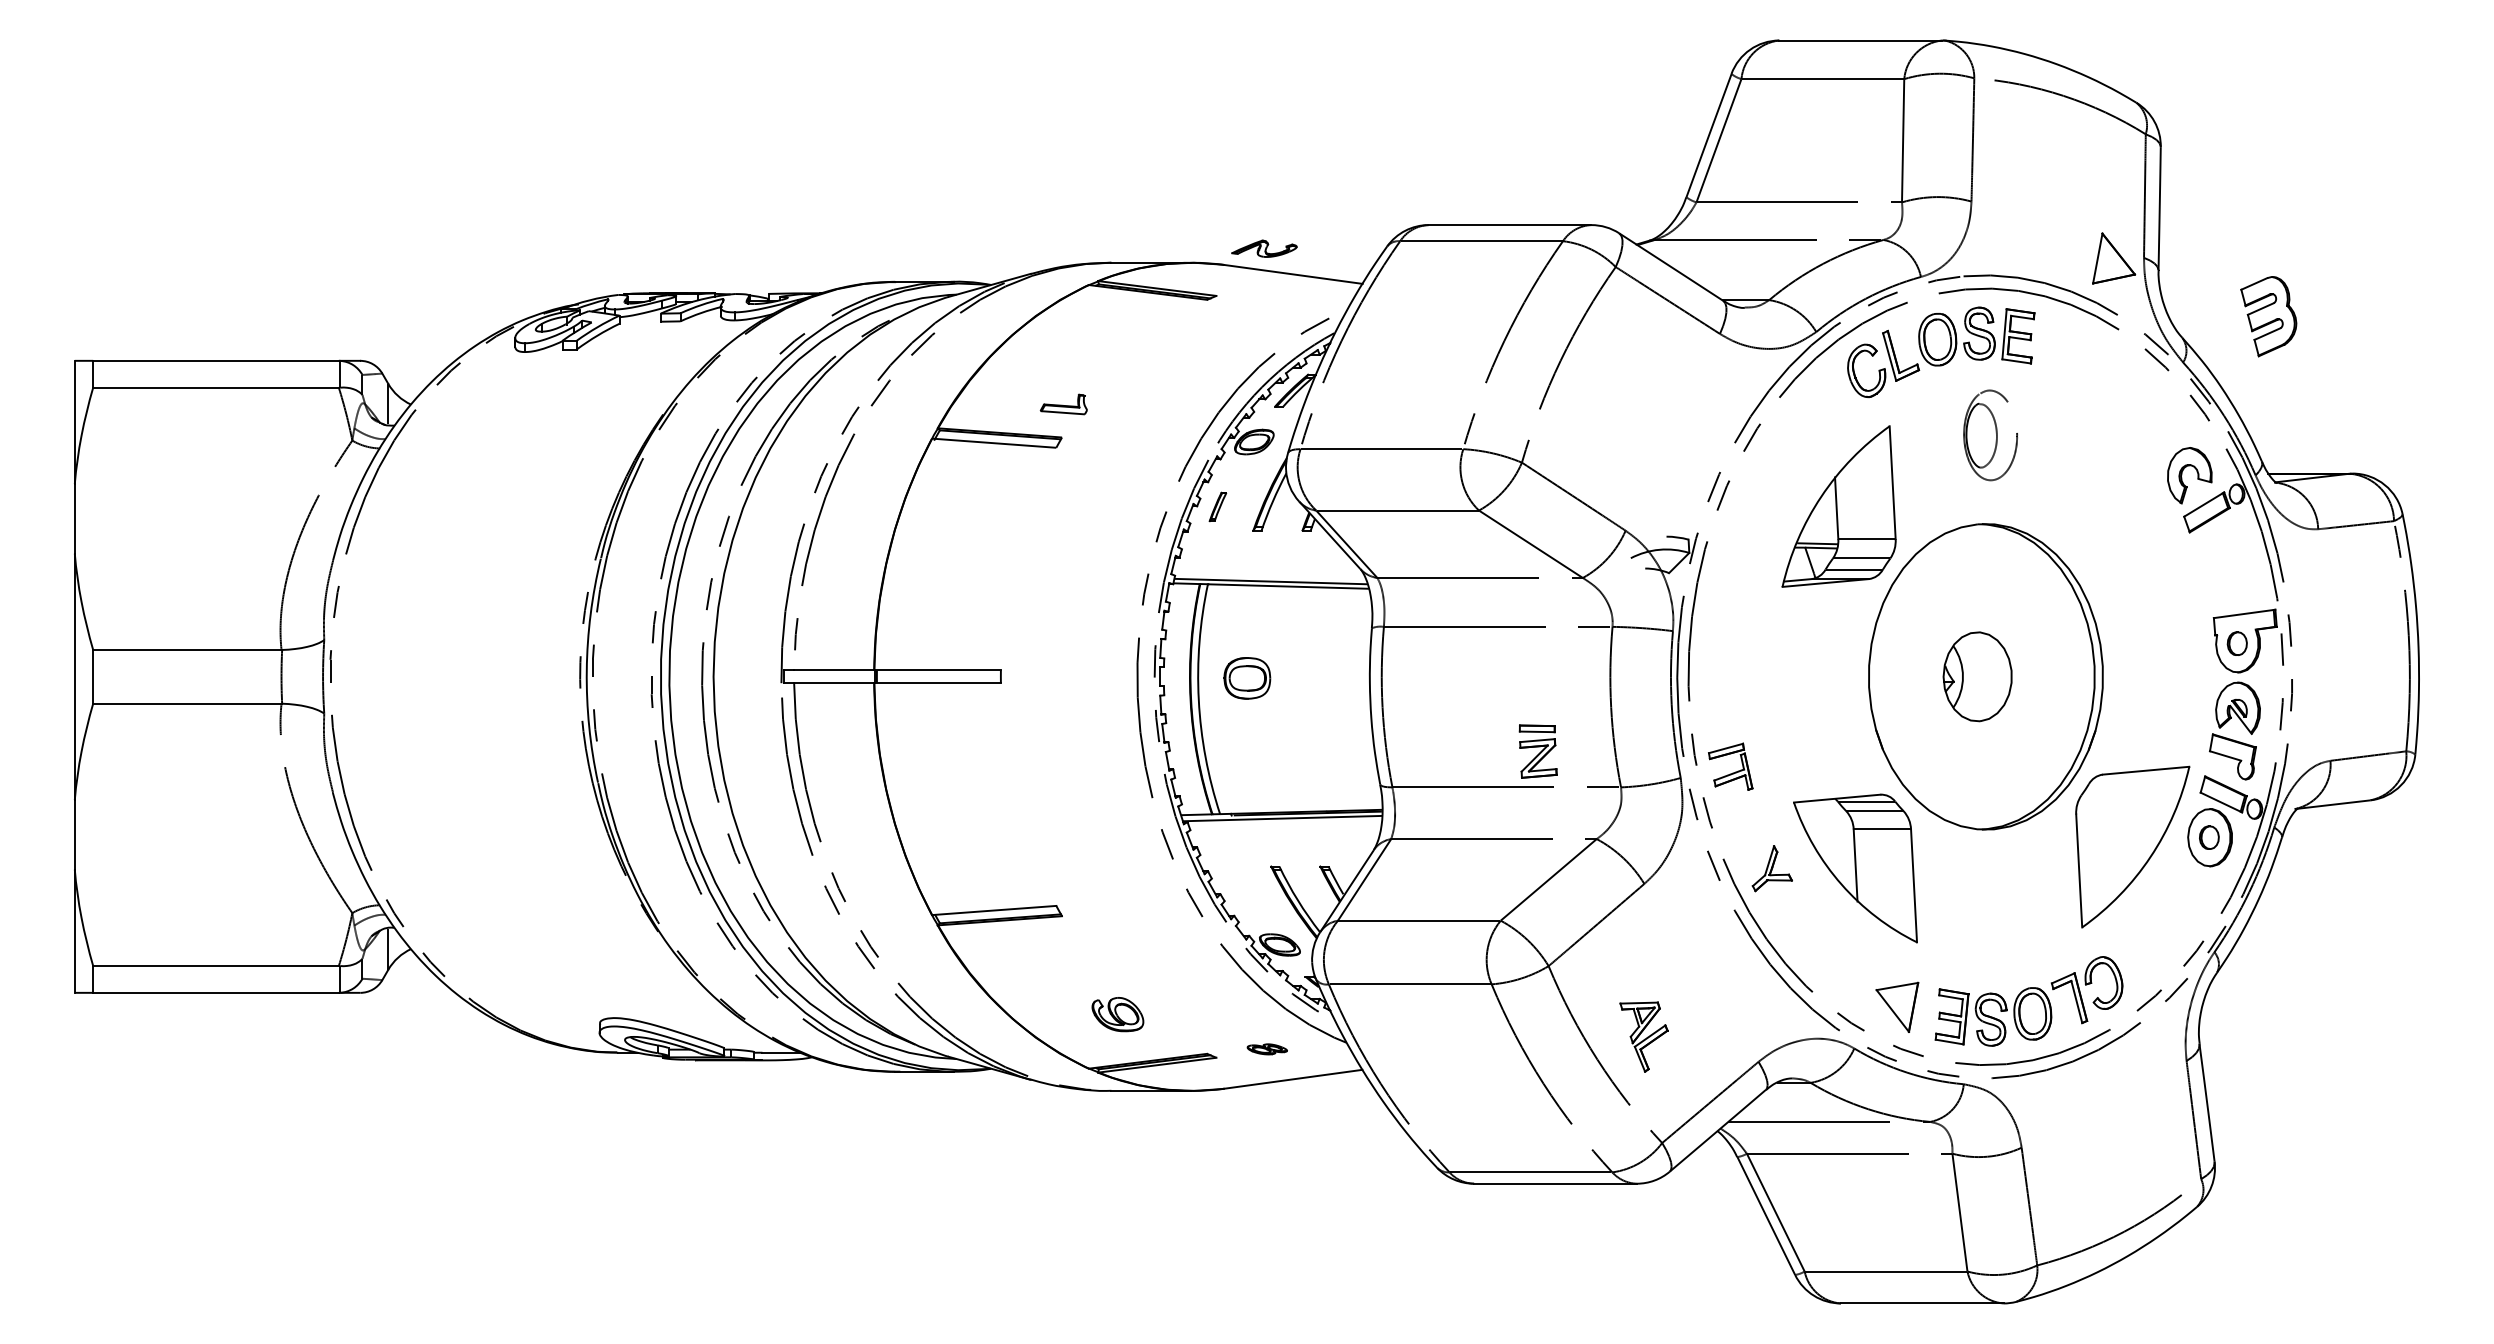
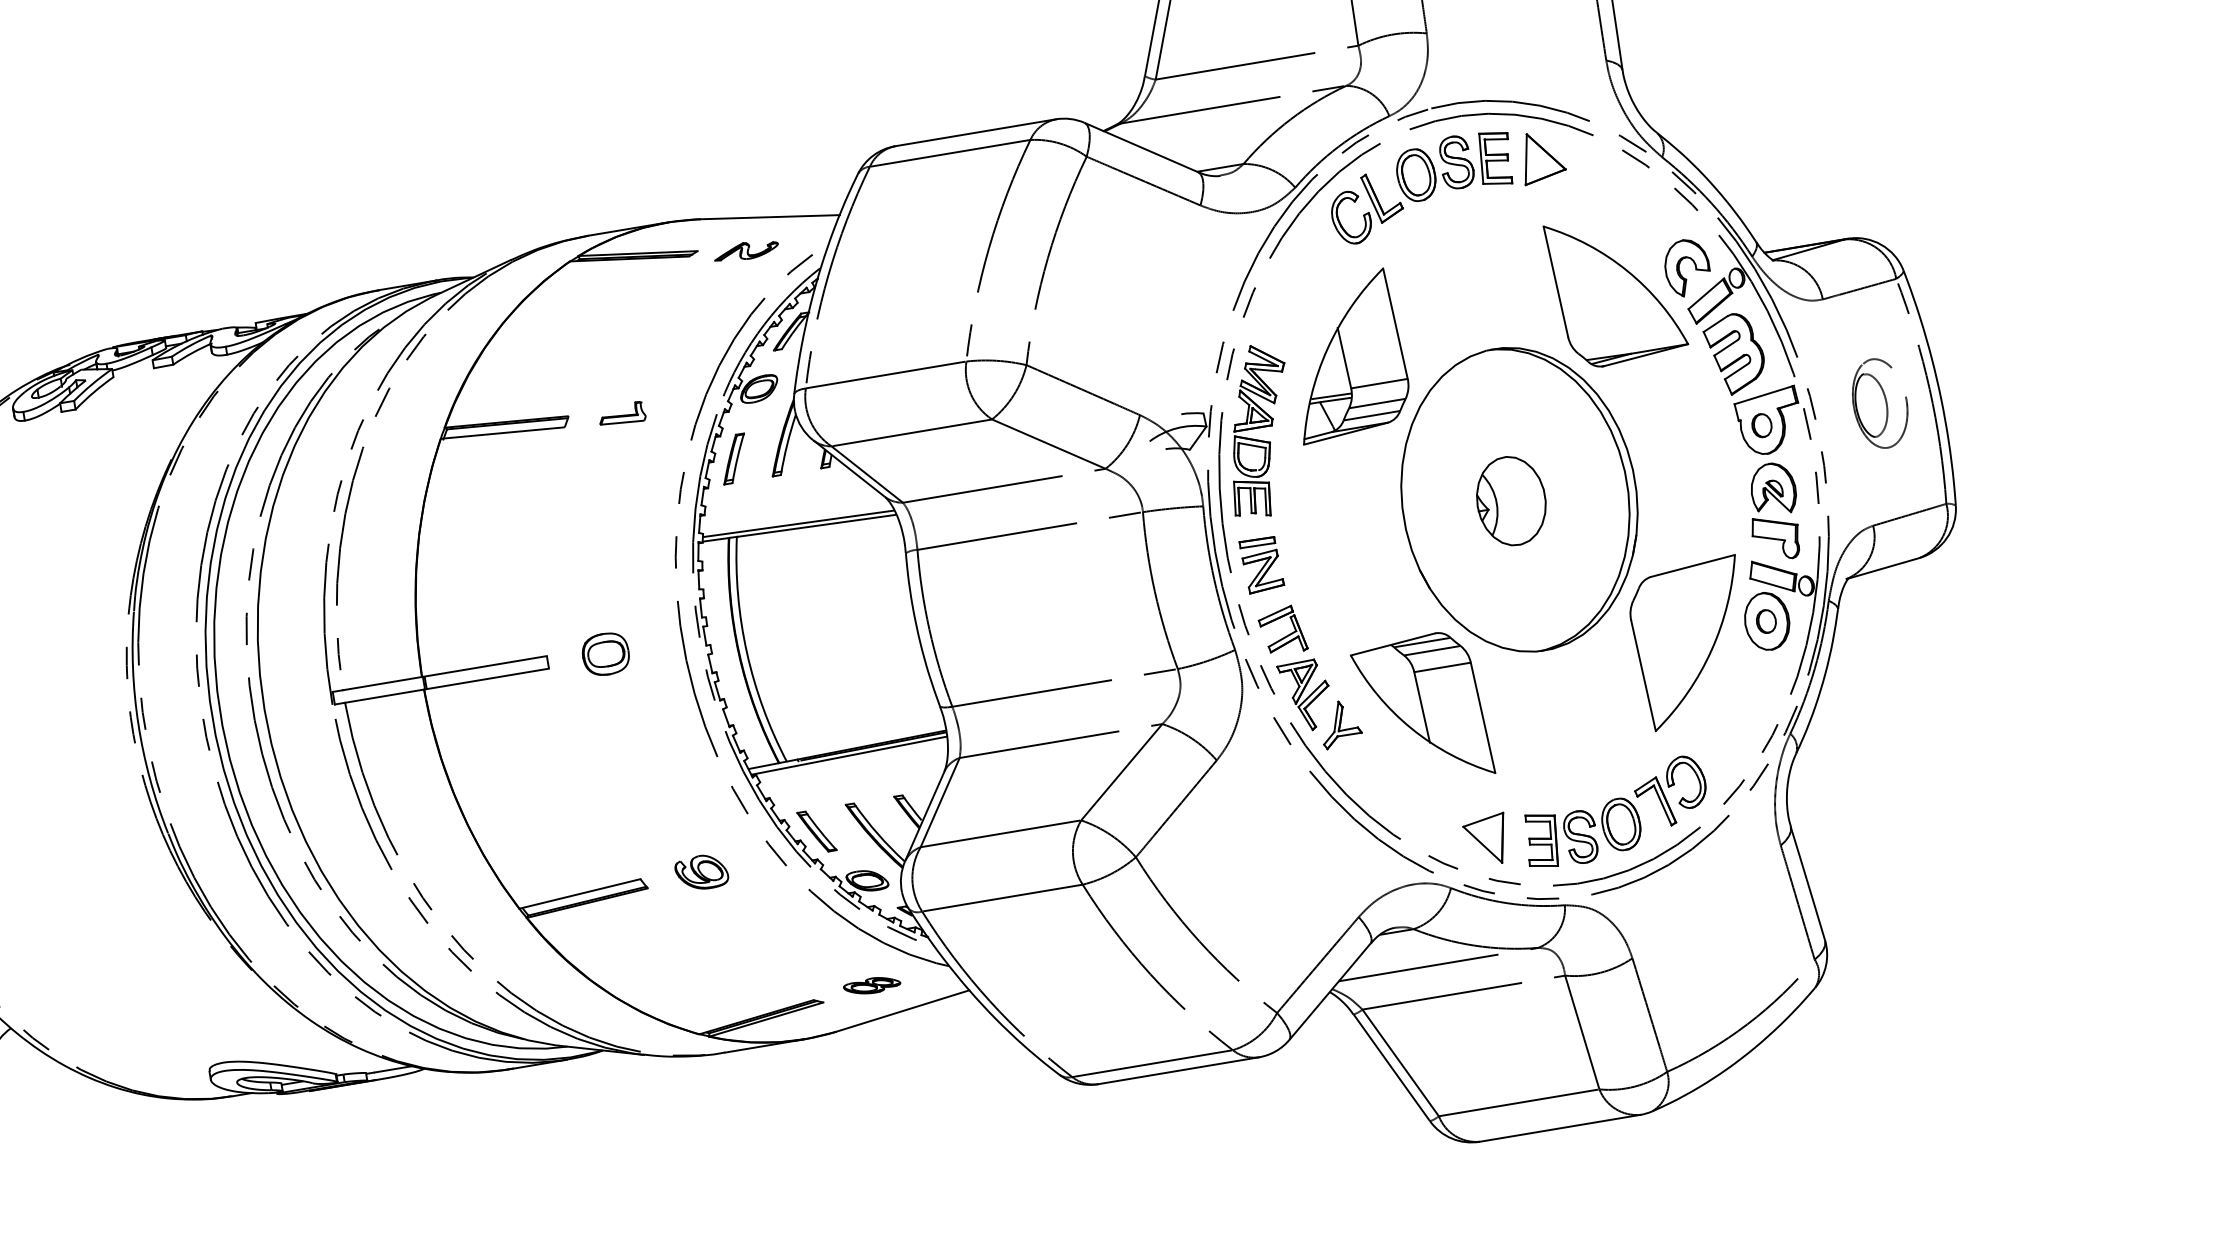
part: (1264, 248) -> (746, 250), moved
part: (2114, 258) -> (1542, 156), moved
part: (2268, 316) -> (1734, 353), moved
part: (1063, 404) -> (621, 414), moved
part: (1990, 435) -> (1880, 403), moved
part: (2116, 484) -> (1616, 288), added
part: (1217, 506) -> (733, 458), size x1.67
part: (1739, 565) -> (1258, 430), added
part: (1247, 678) -> (606, 654), moved
part: (1537, 751) -> (1261, 564), moved
part: (1238, 887) -> (817, 830), added
part: (1117, 1014) -> (701, 872), moved
part: (1643, 1036) -> (1305, 695), moved
part: (1267, 1049) -> (872, 985), size x1.43

